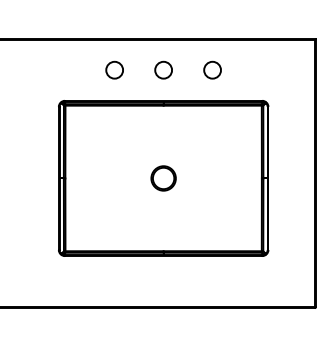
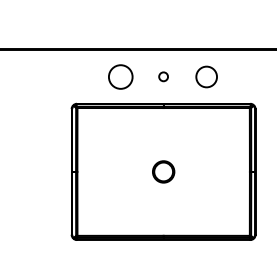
circle: (114, 69) -> (120, 76), size x1.6
circle: (163, 69) -> (163, 76), size x0.6
circle: (212, 69) -> (206, 76), size x1.4

